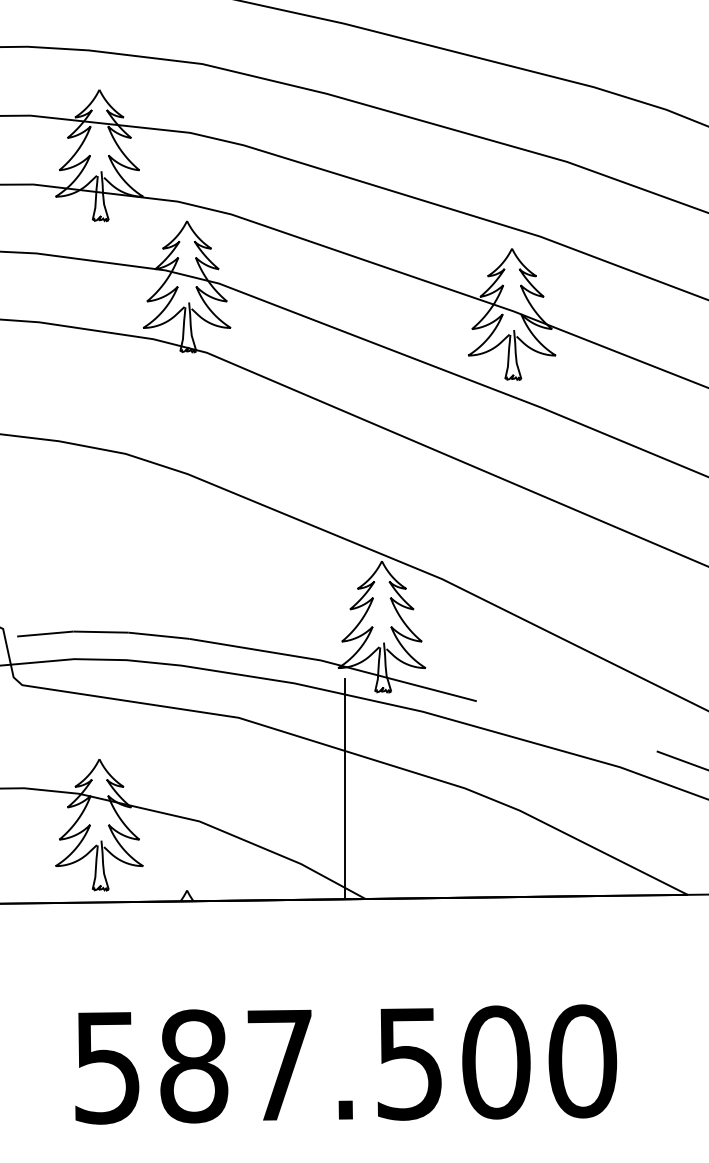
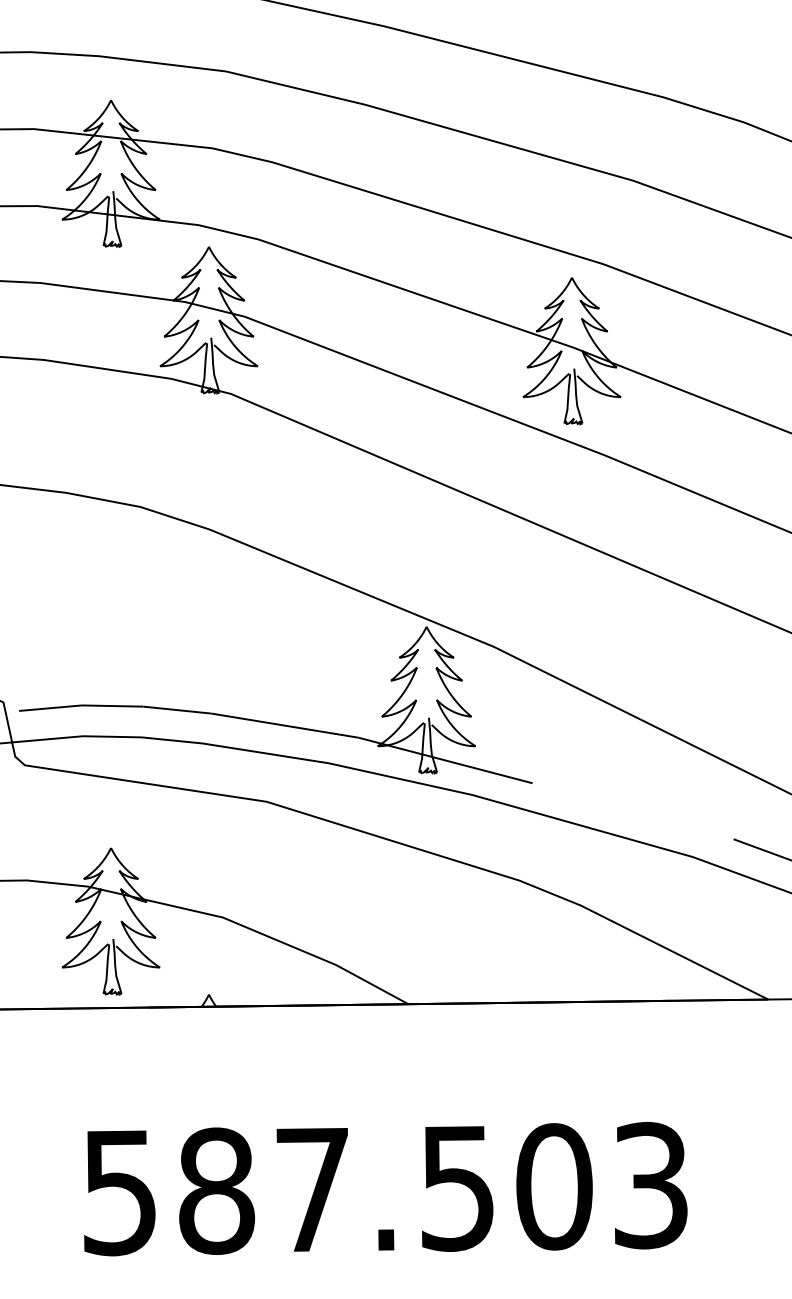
line: (344, 789) -> (384, 881), removed
text: (582, 1061) -> (650, 1185), 587.500 -> 587.503

